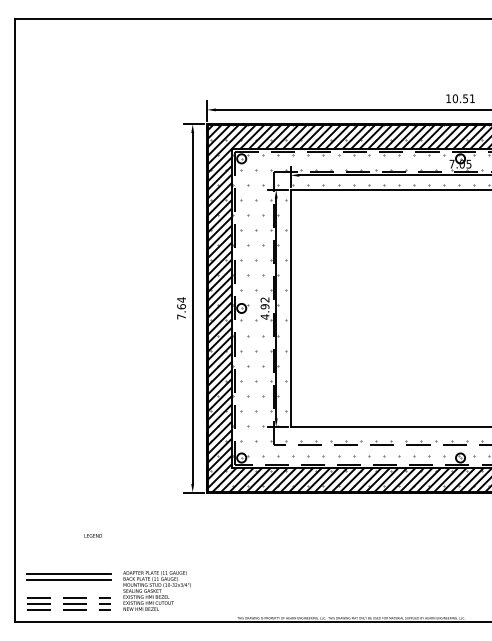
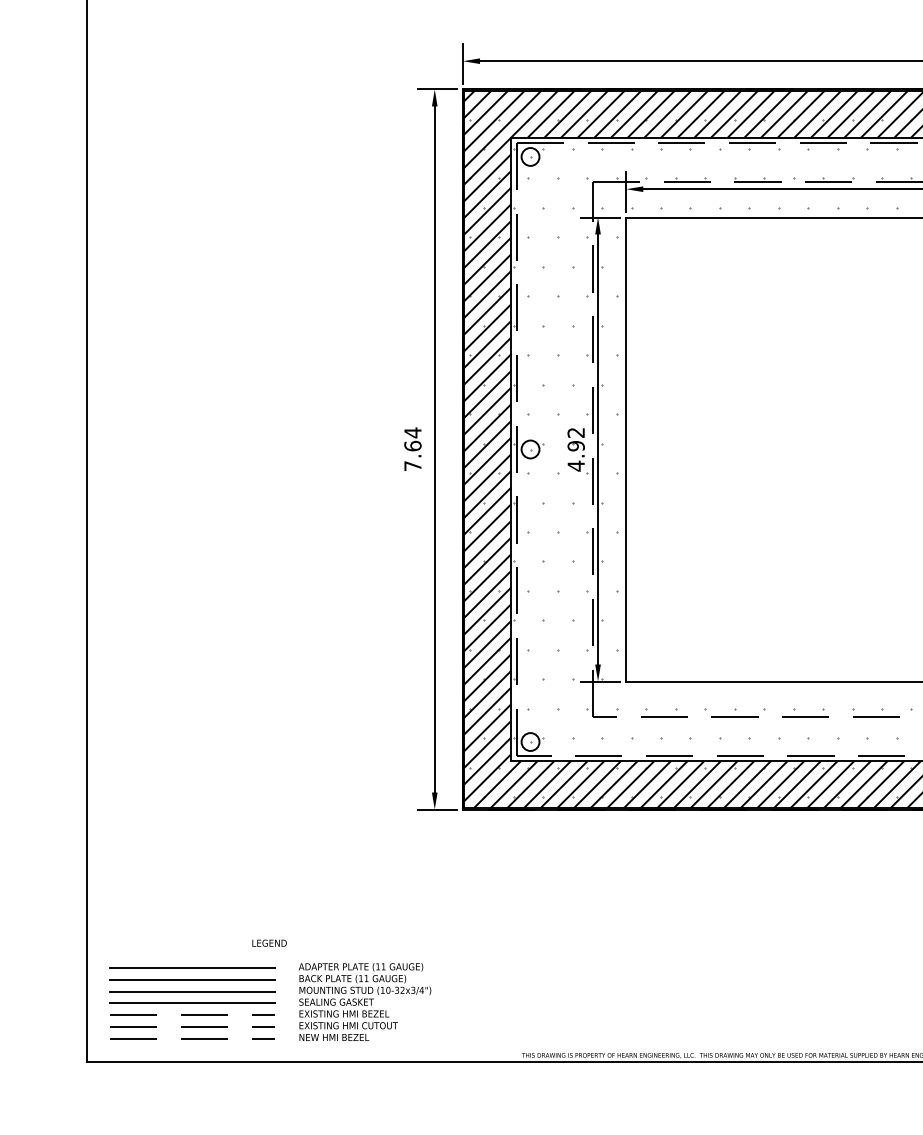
text: (92, 535) -> (268, 942), moved
line: (68, 585) -> (191, 991), added
line: (68, 591) -> (191, 1003), added

